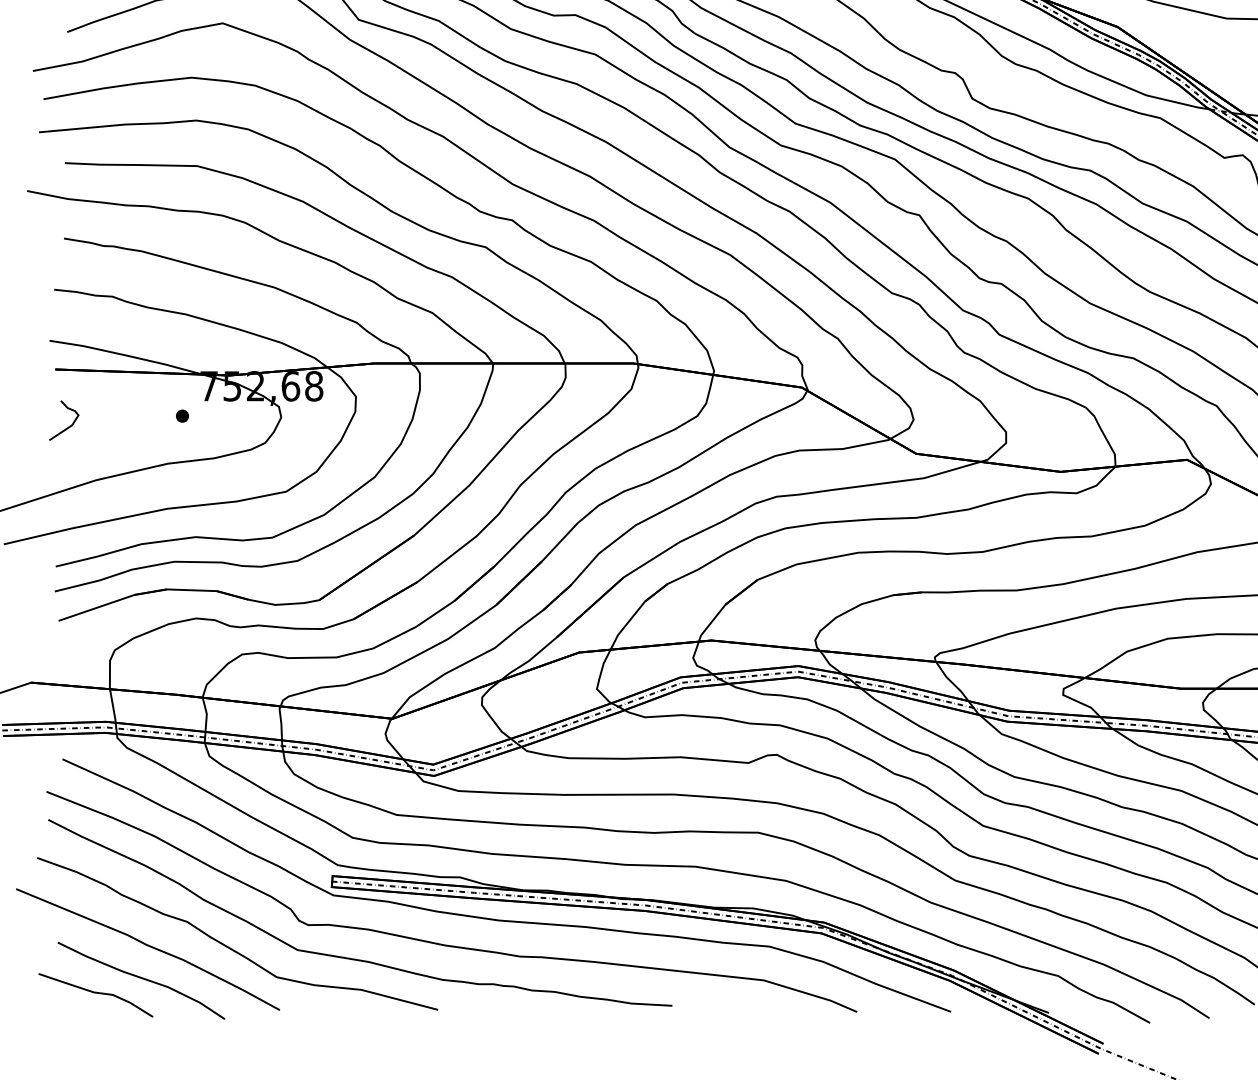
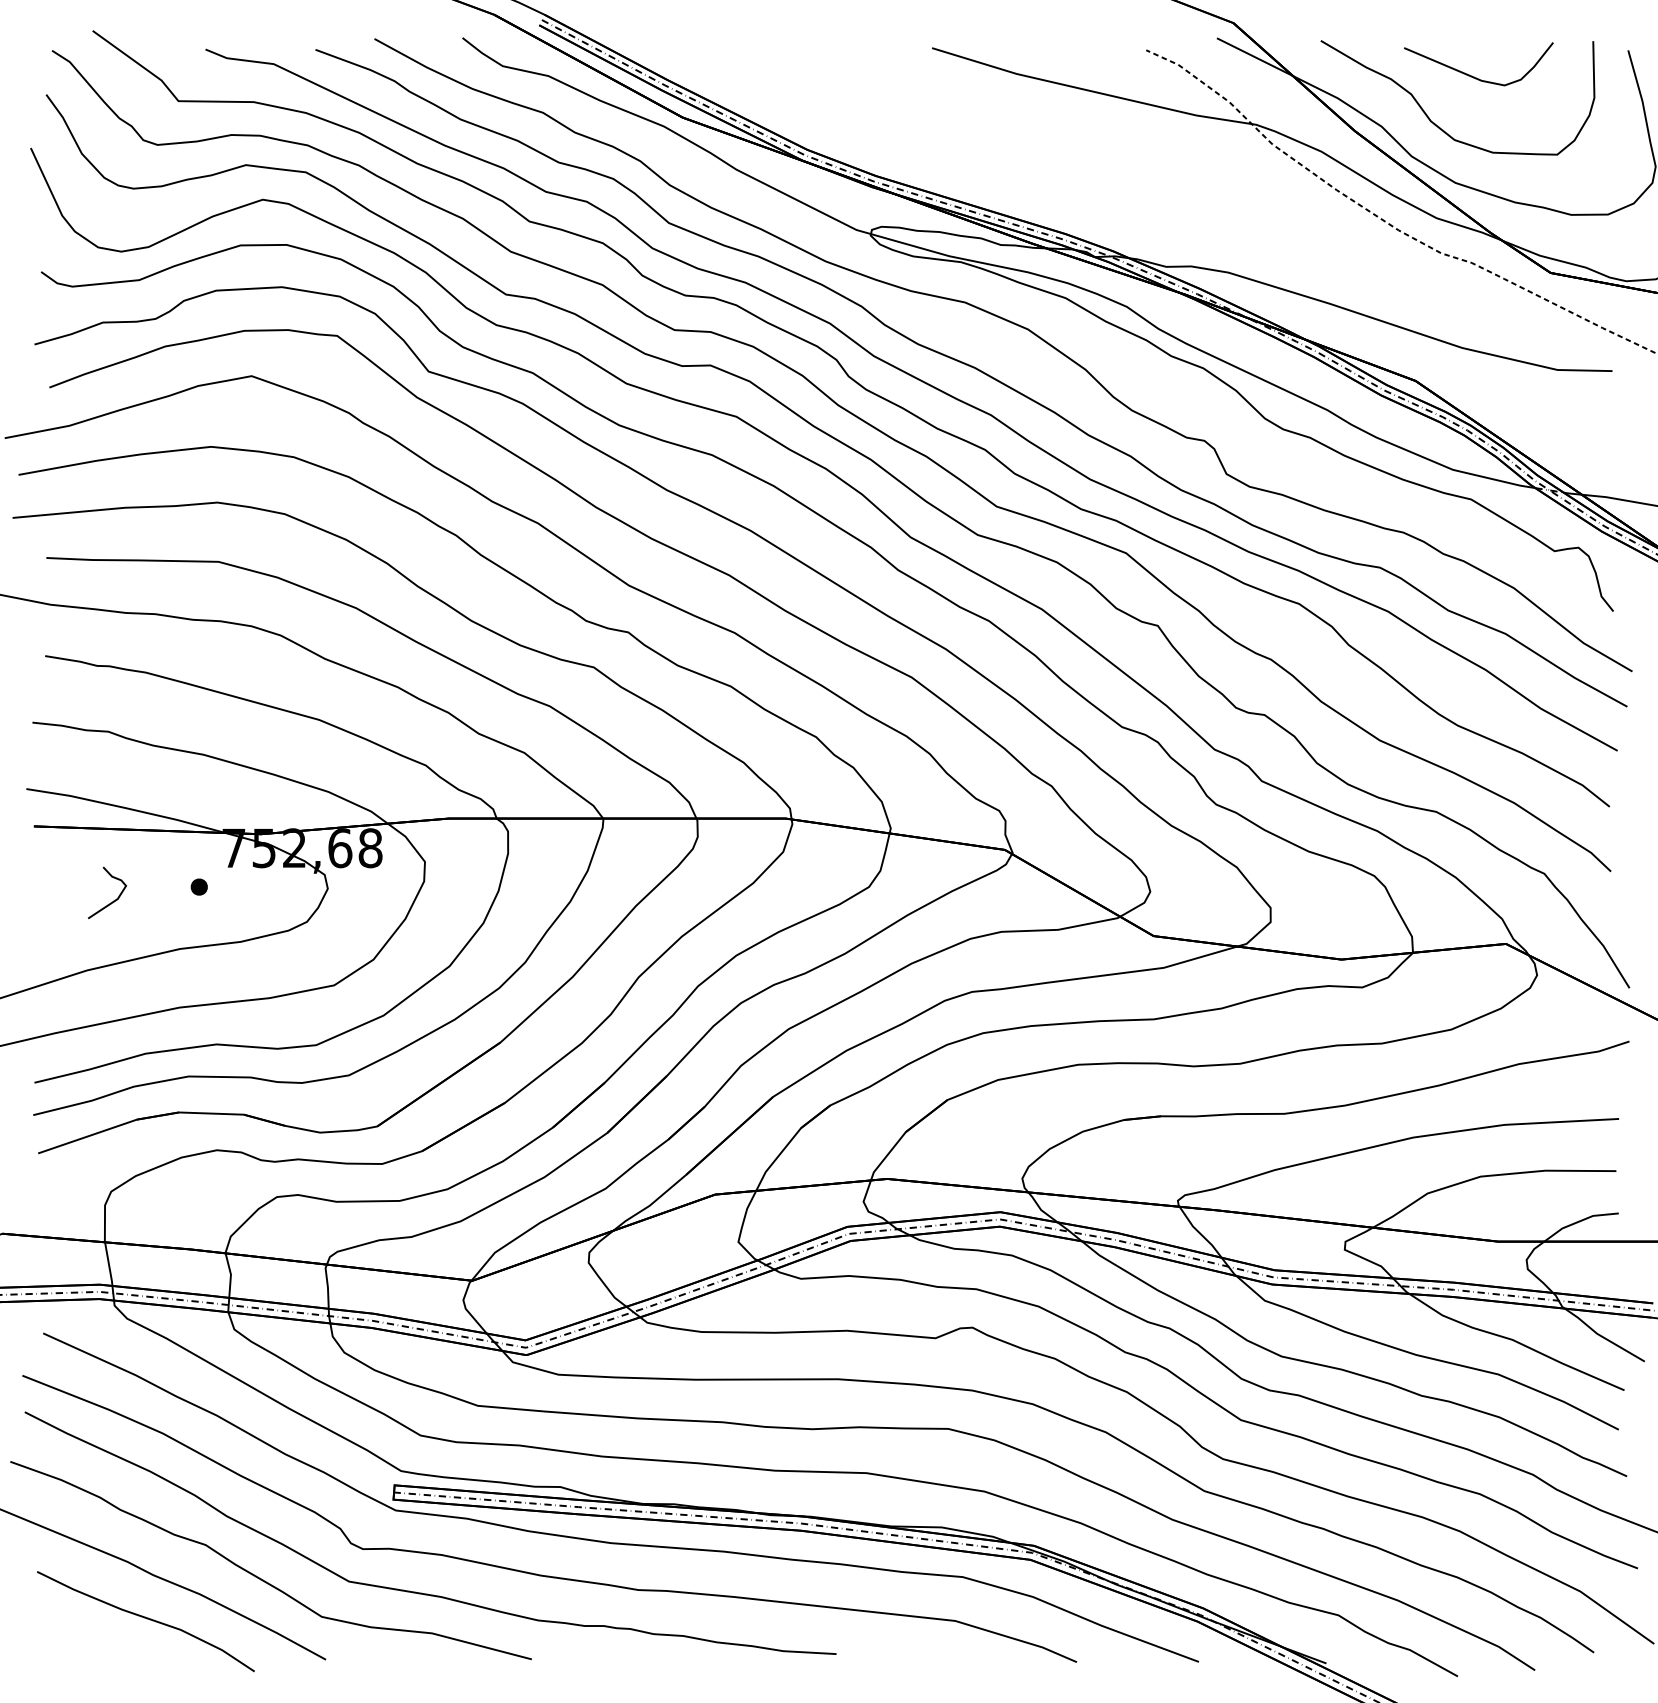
curve: (68, 426) -> (113, 900), moved
curve: (97, 993) -> (88, 1638), removed

